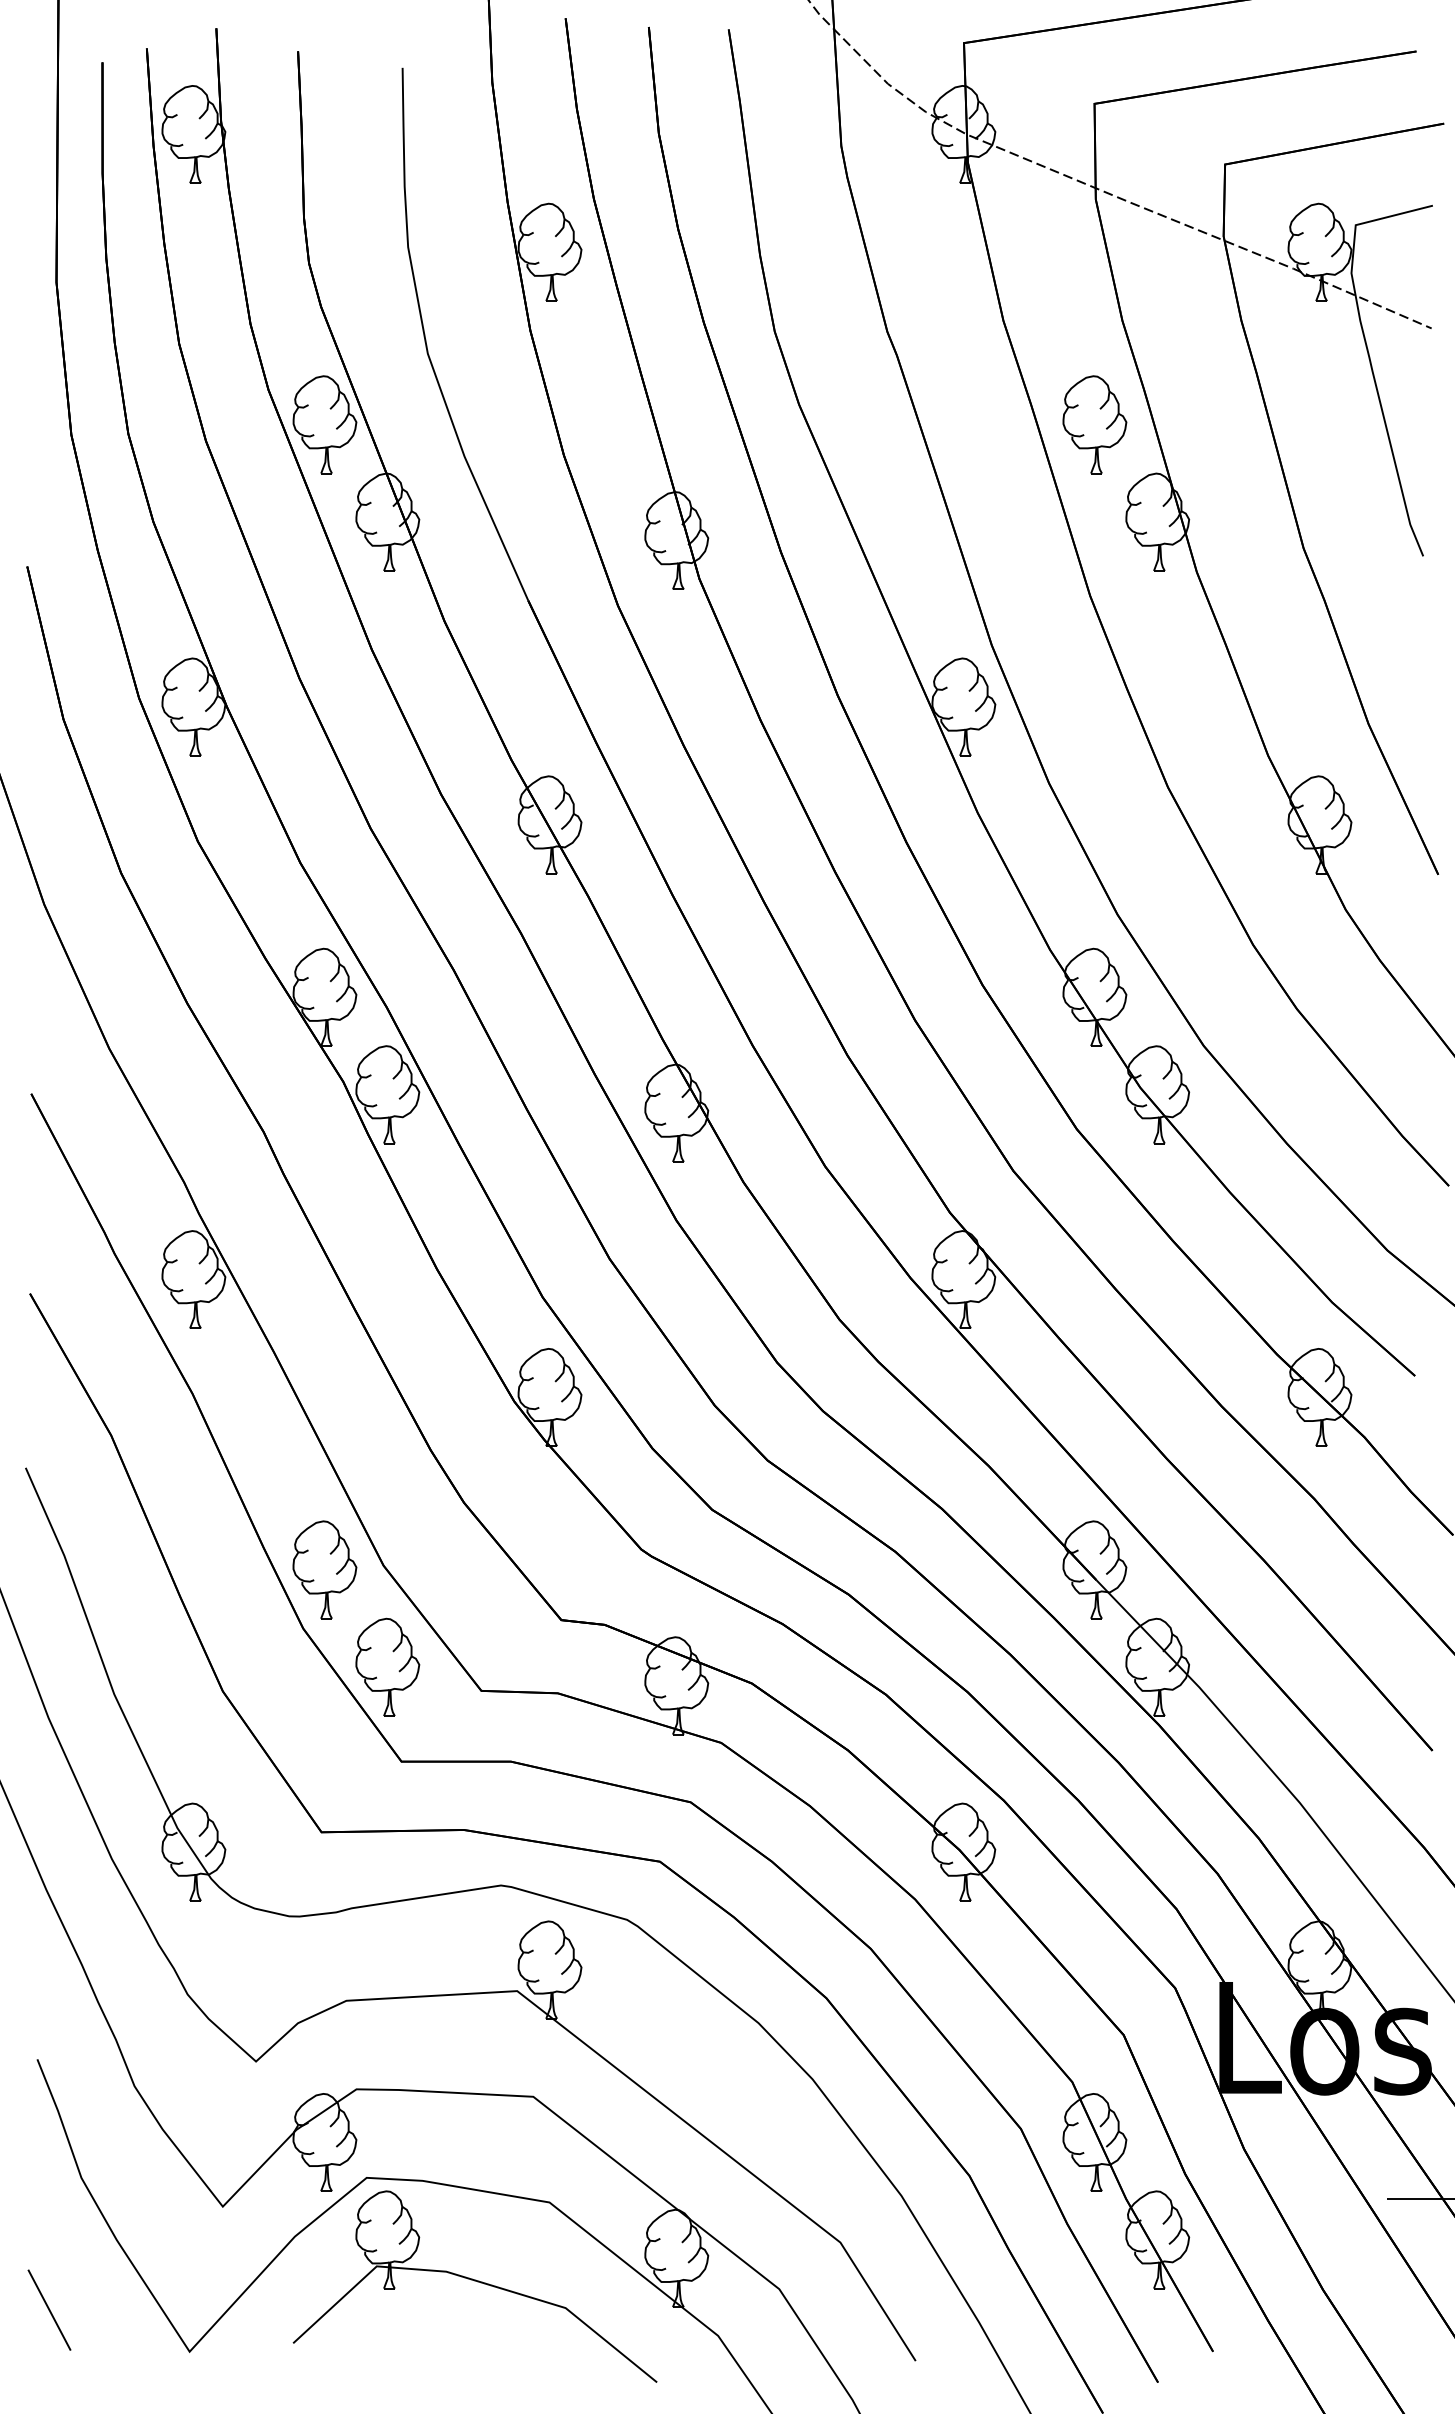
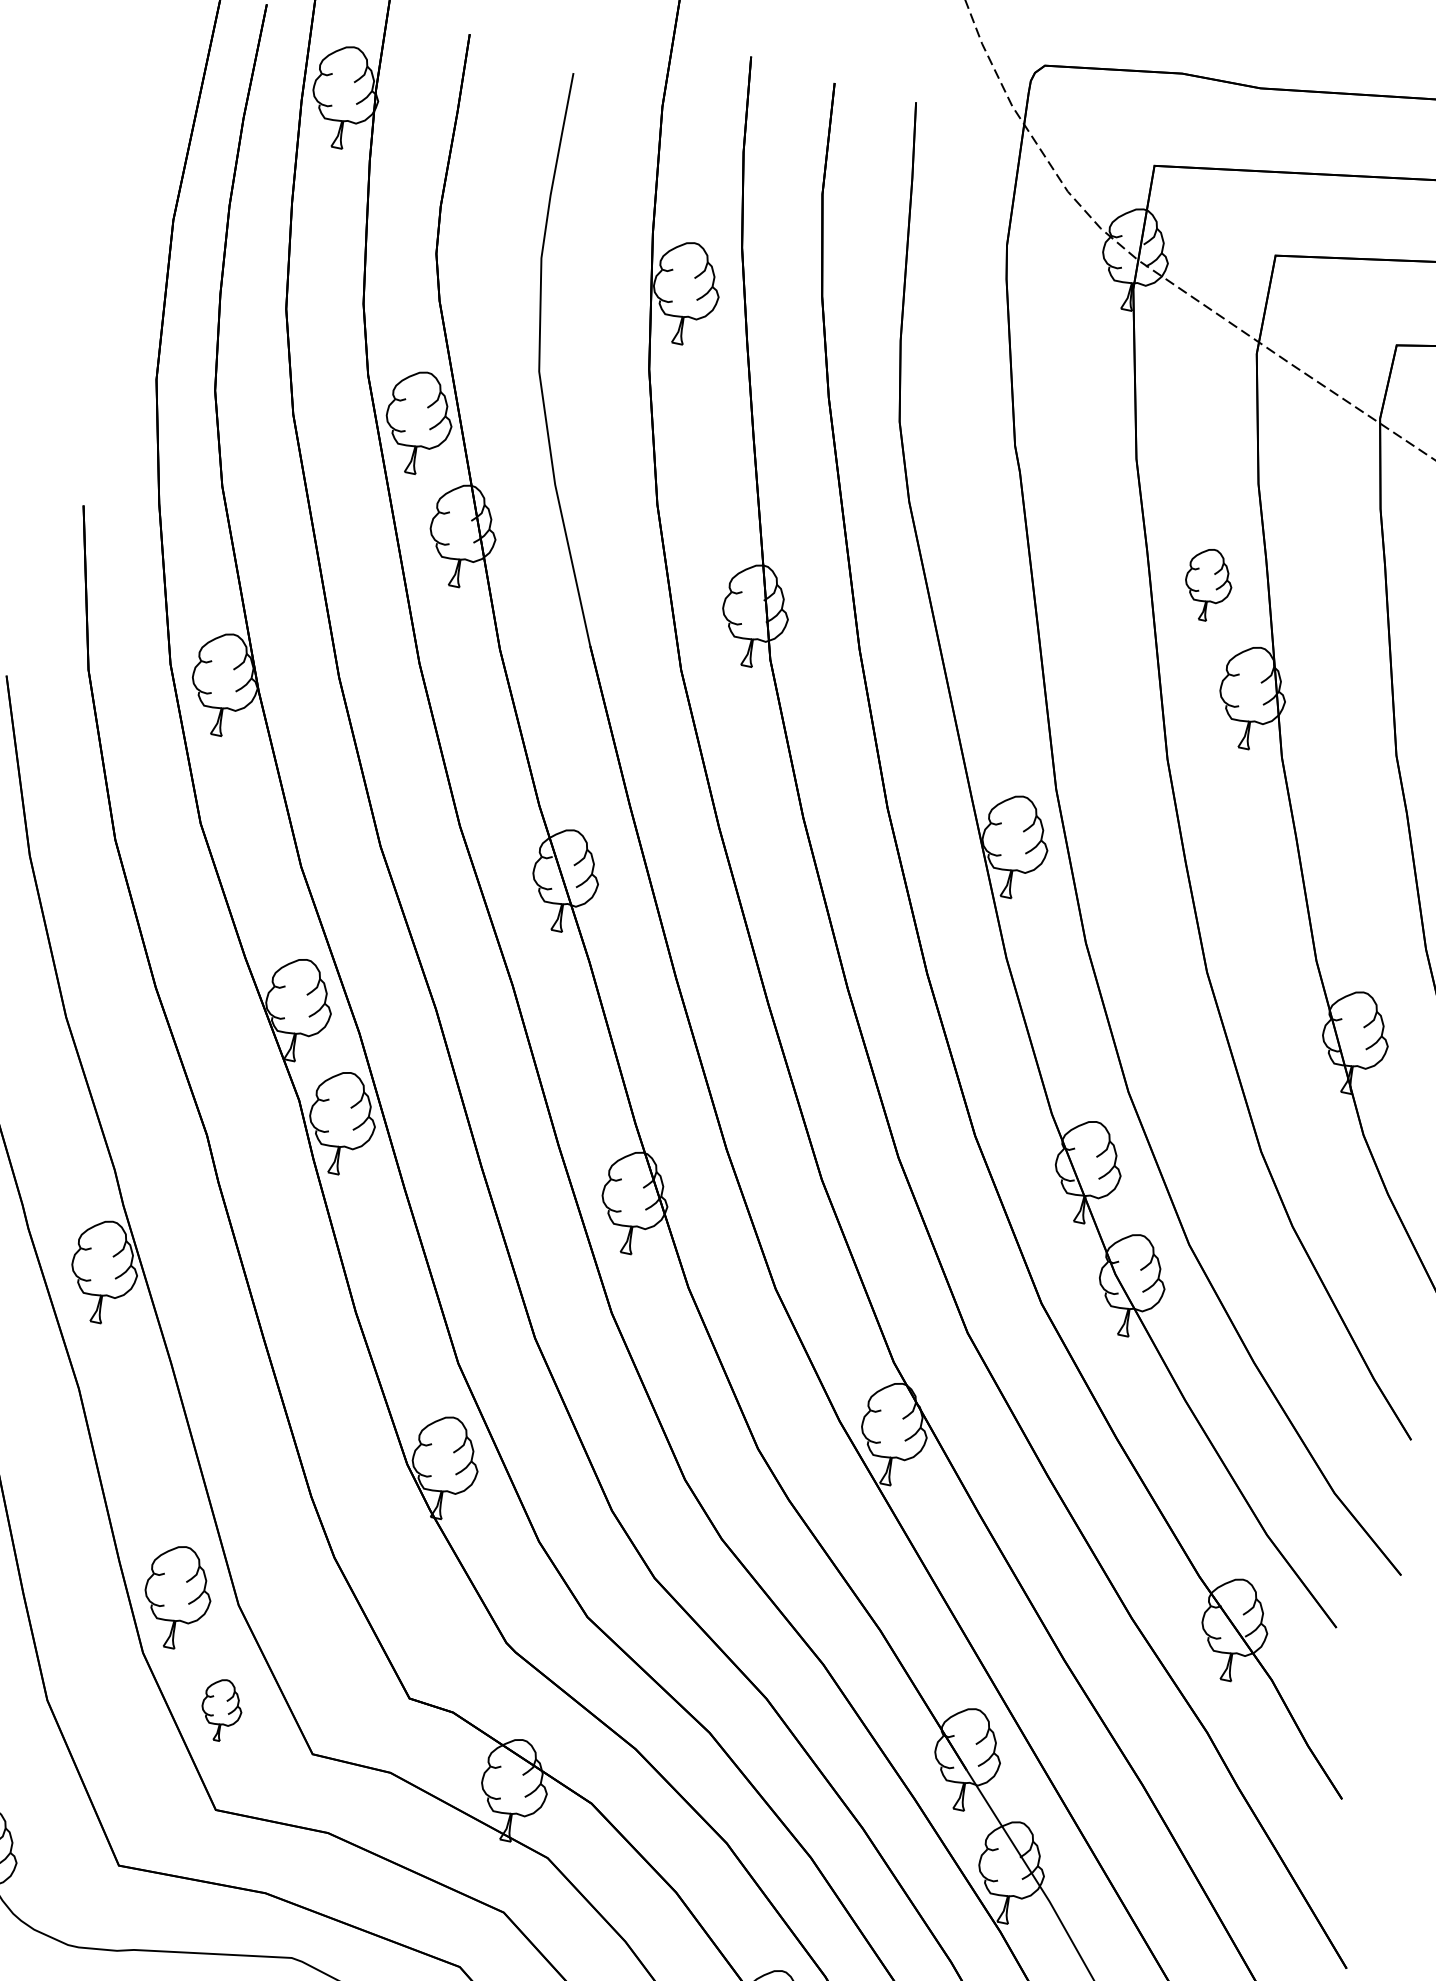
part: (1094, 424) -> (1208, 584), size x0.7
part: (387, 1666) -> (221, 1709), size x0.6

